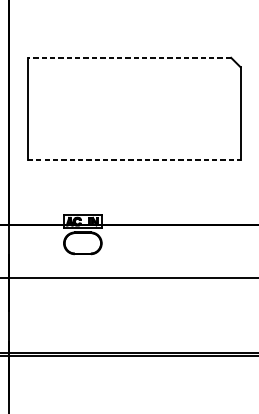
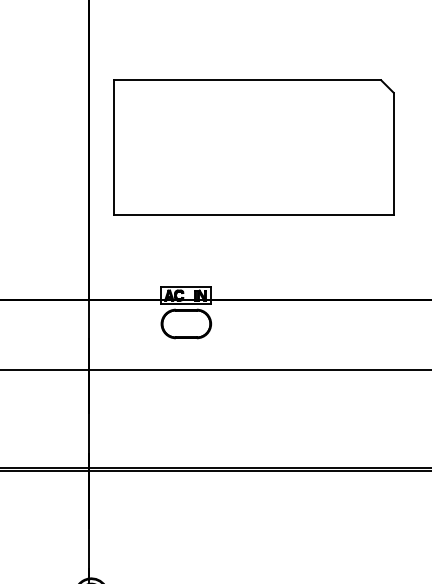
line: (129, 57) -> (247, 80), dashed -> solid
line: (133, 160) -> (253, 215), dashed -> solid

